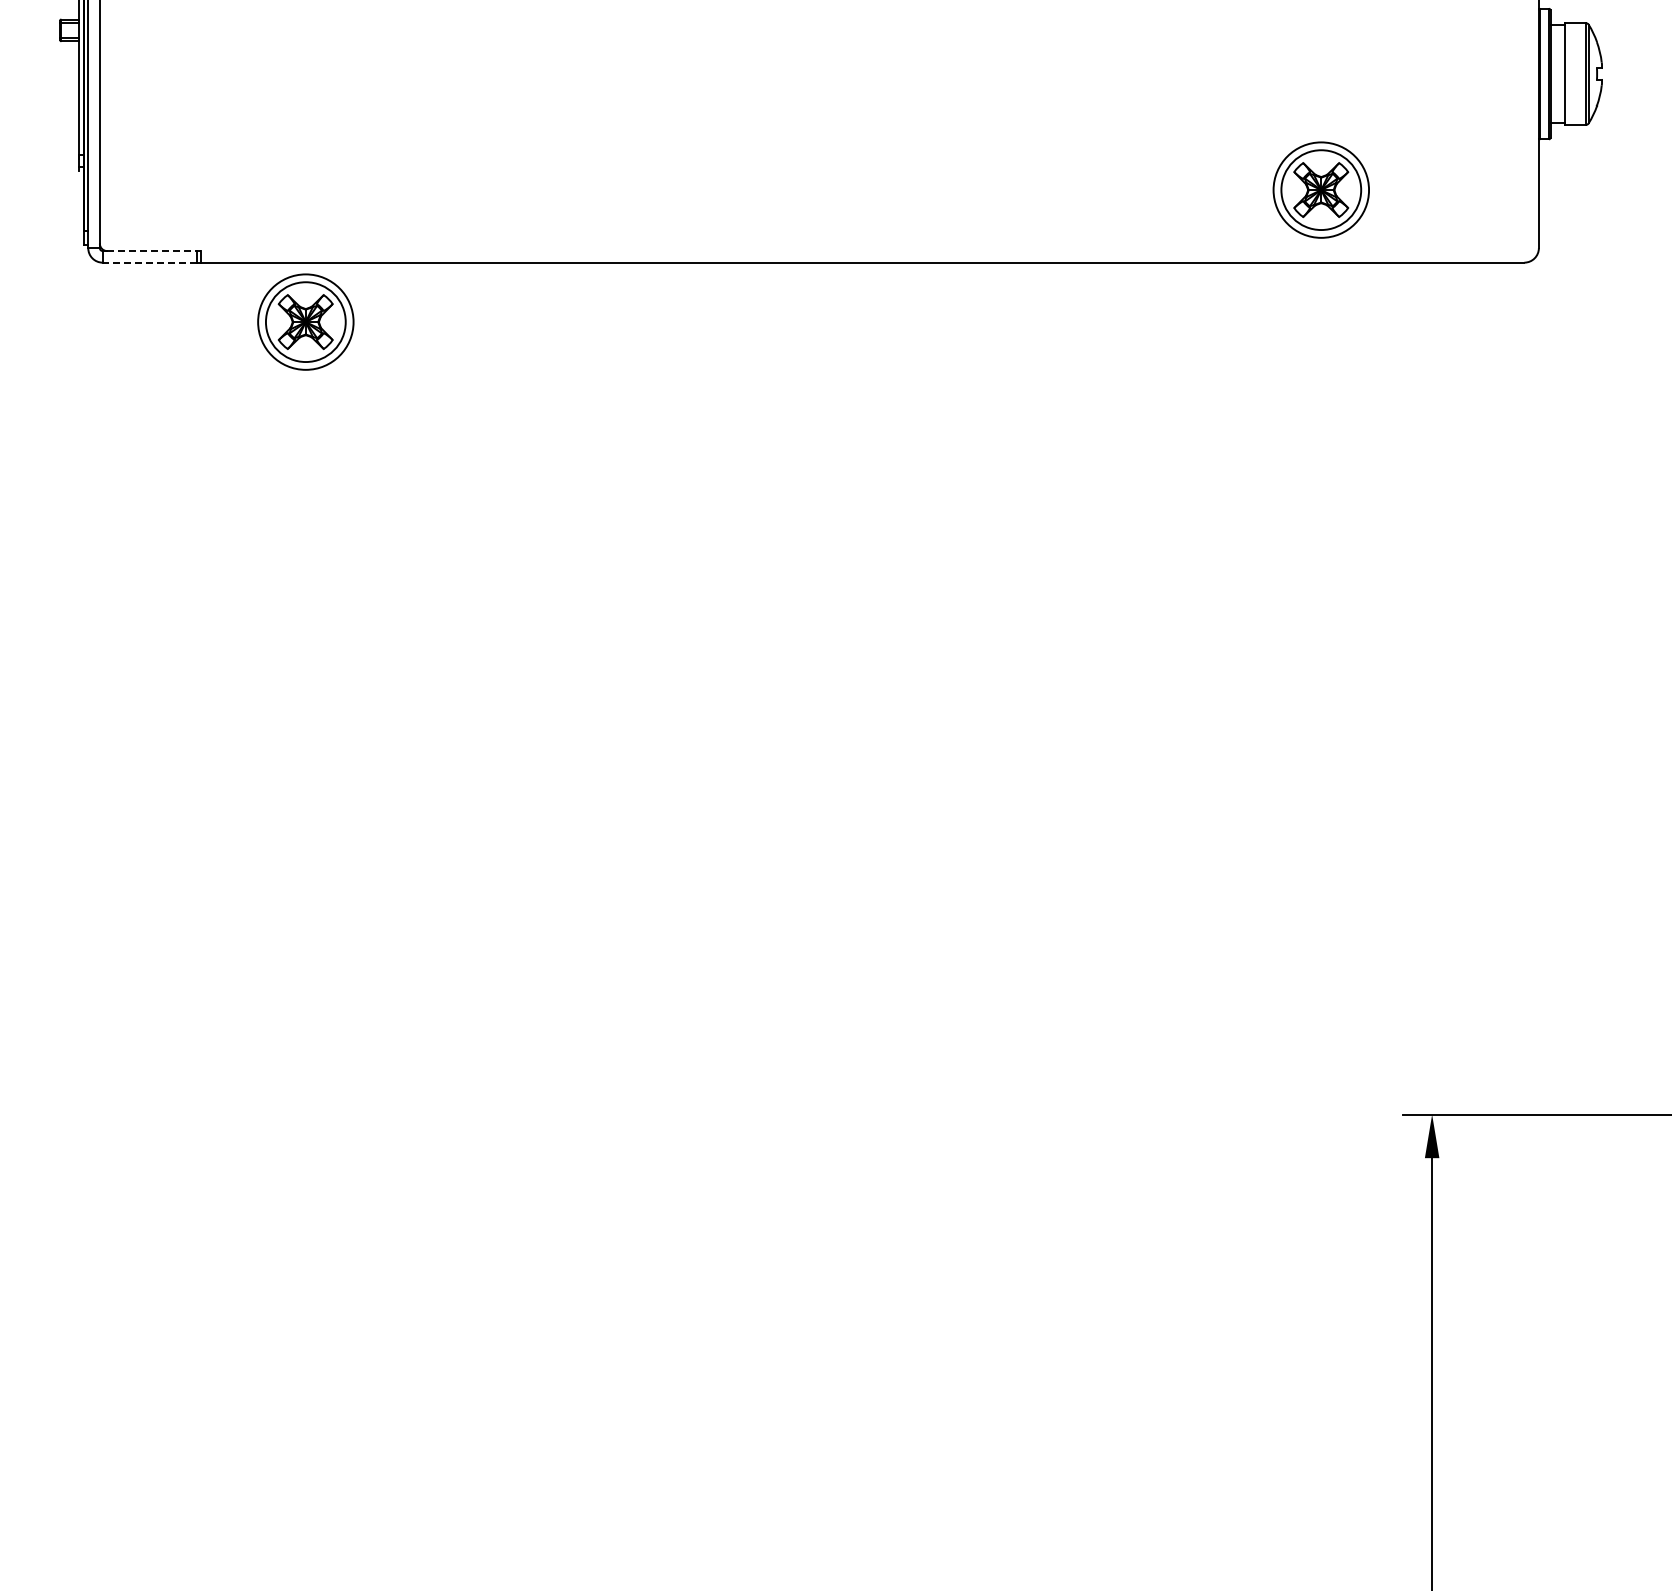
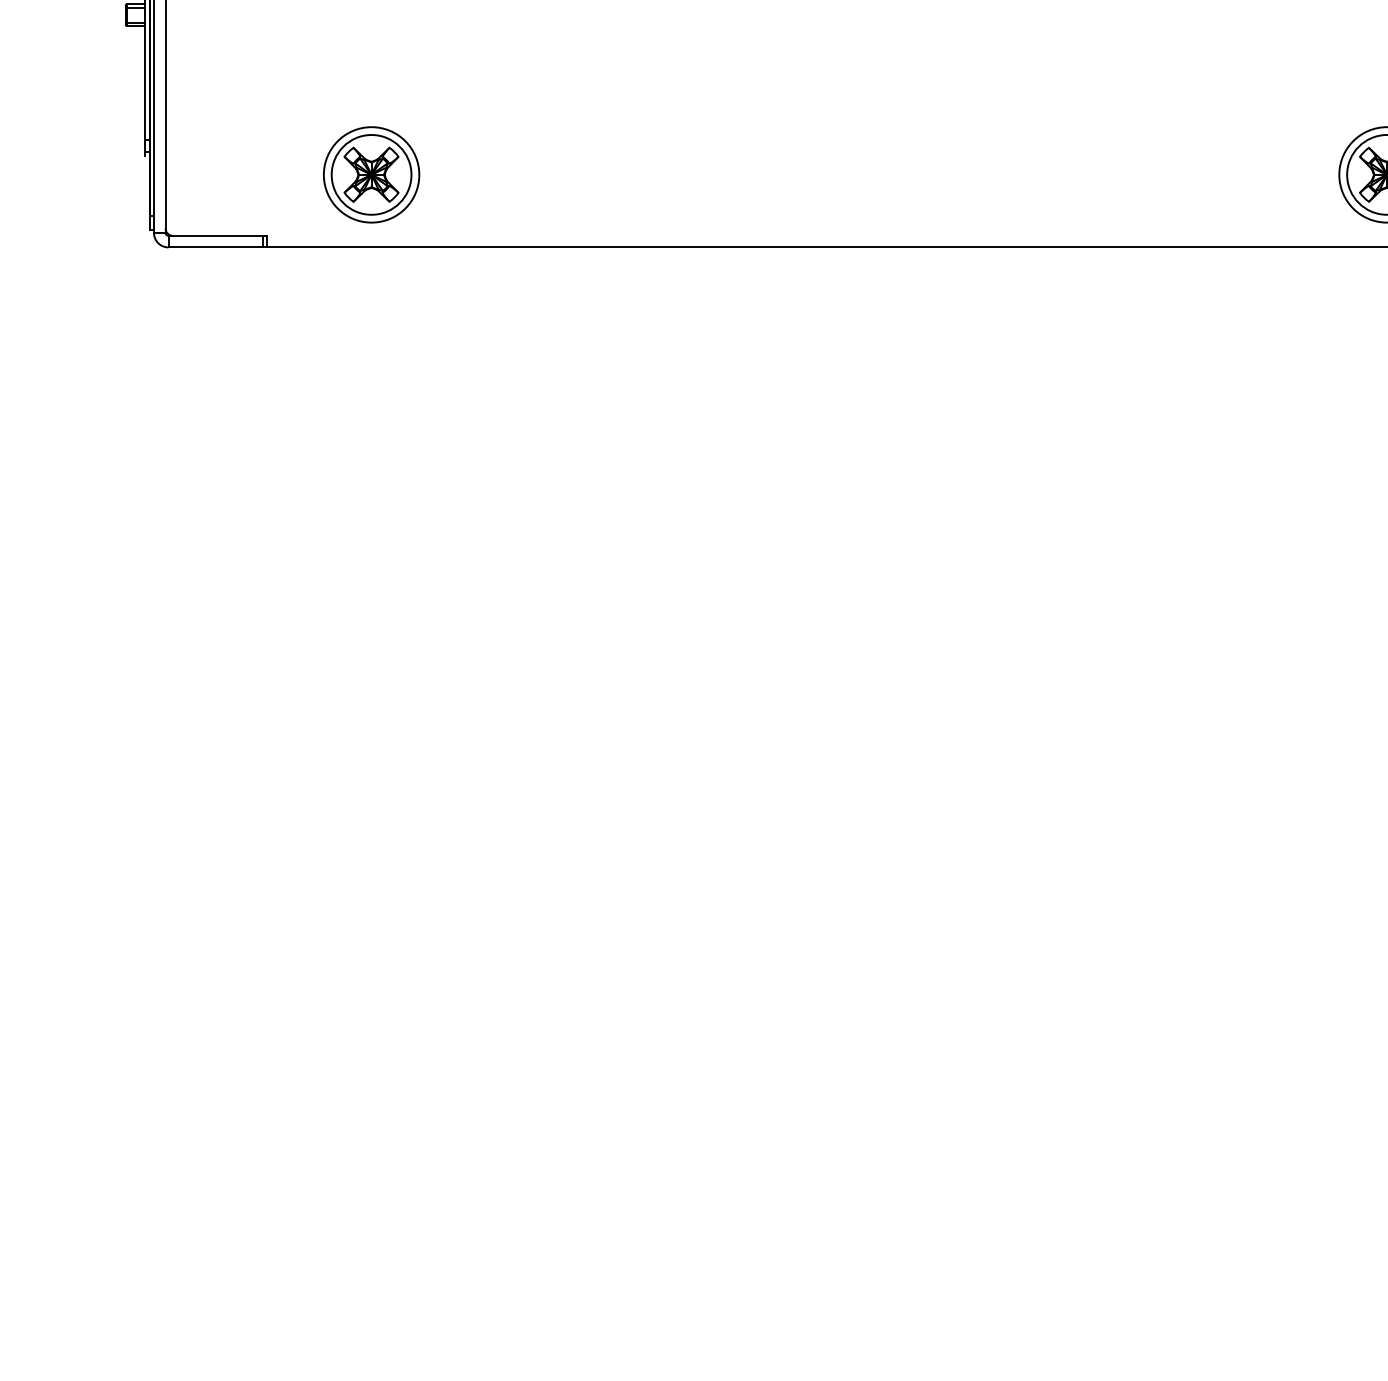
line: (154, 251) -> (220, 236), dashed -> solid
line: (149, 262) -> (215, 247), dashed -> solid
part: (305, 321) -> (371, 174), moved

